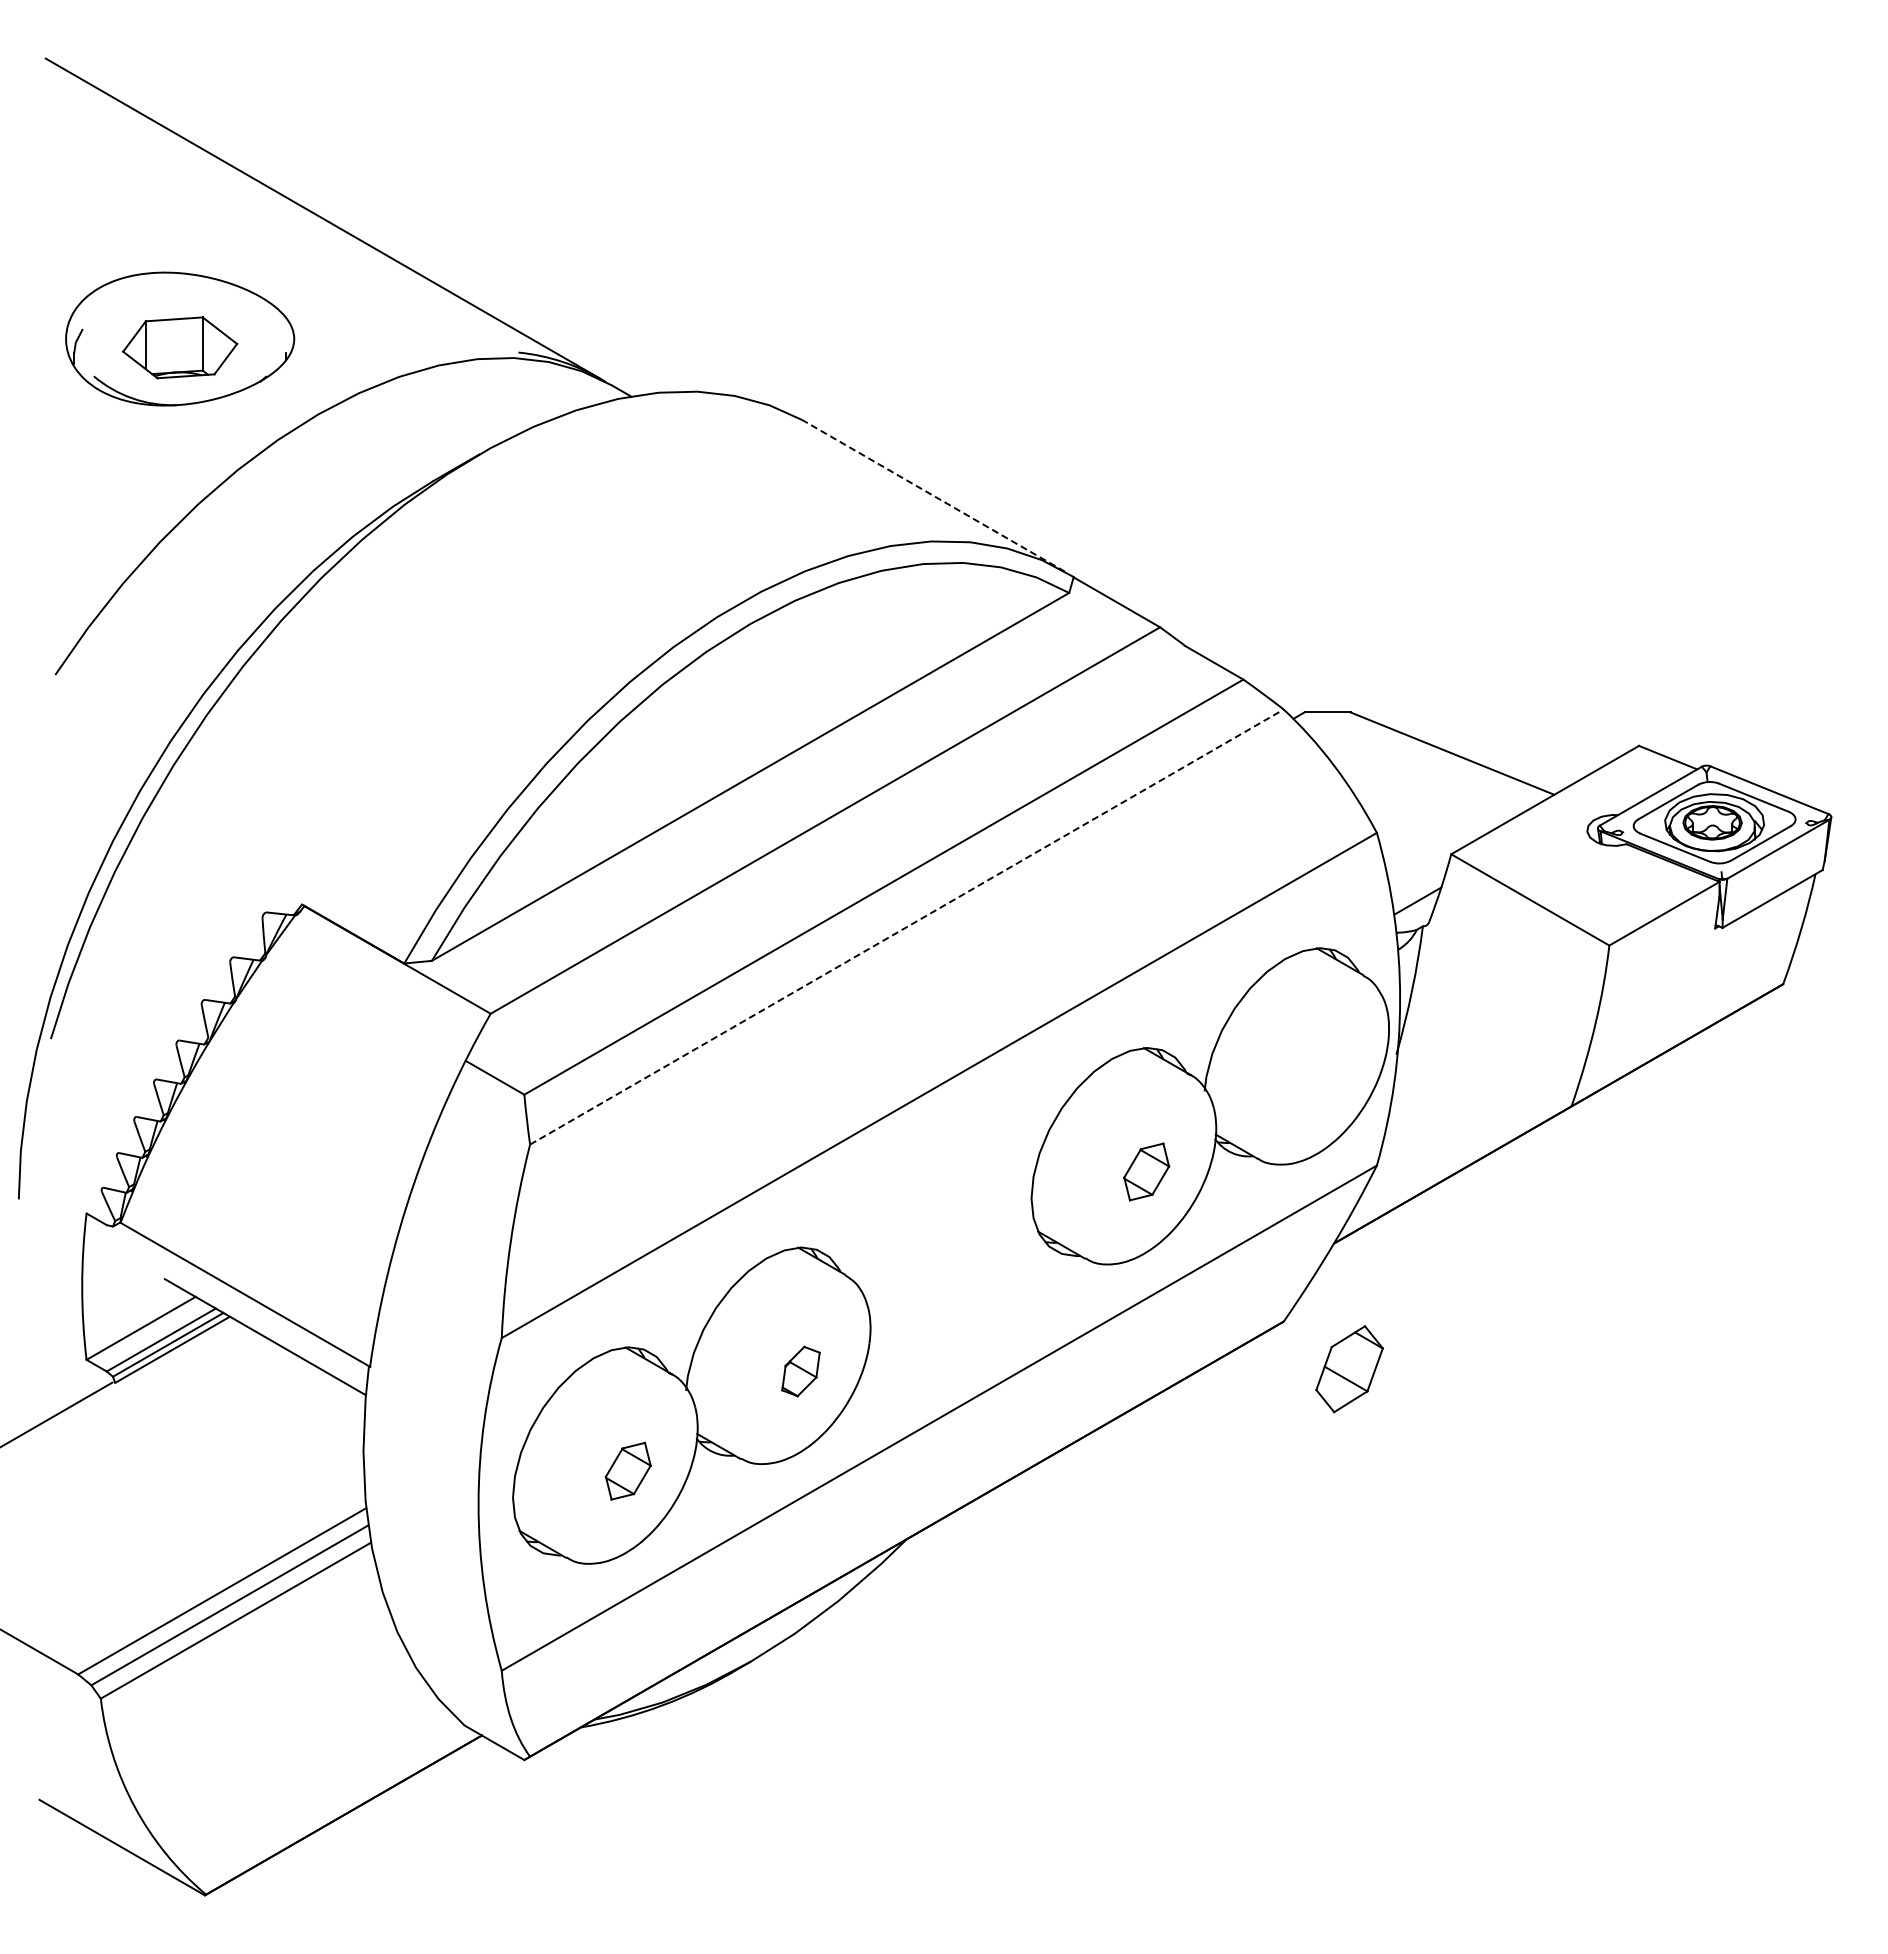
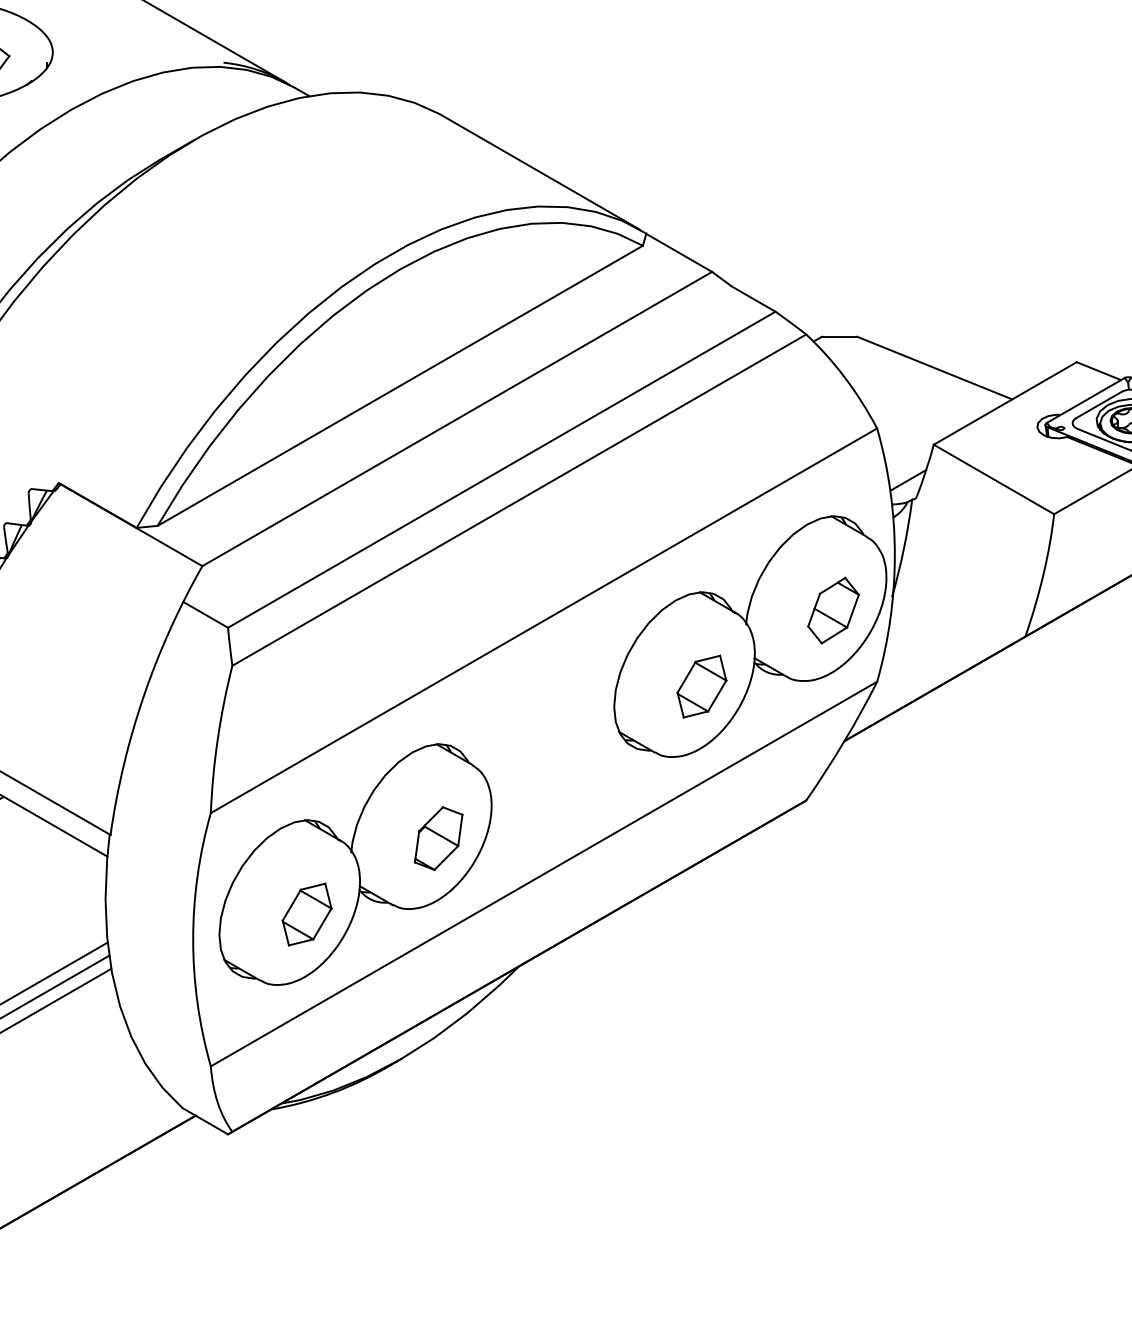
line: (935, 496) -> (541, 172), dashed -> solid
line: (907, 926) -> (519, 499), dashed -> solid
part: (1146, 1171) -> (701, 686), size x1.43
part: (1349, 1369) -> (833, 610), moved
part: (800, 1371) -> (438, 838), size x1.67
part: (628, 1470) -> (307, 913), size x1.43

